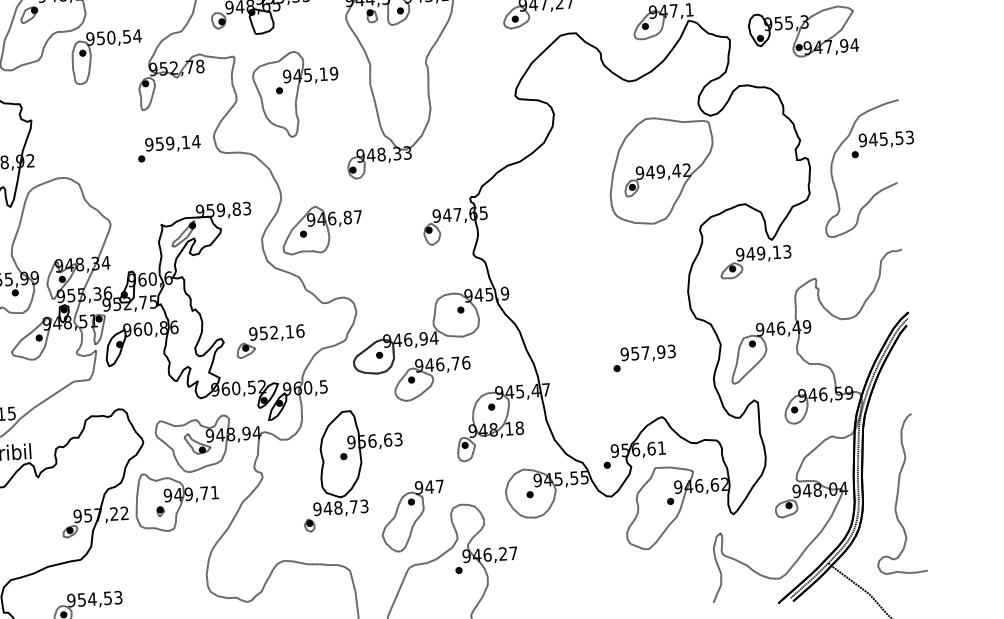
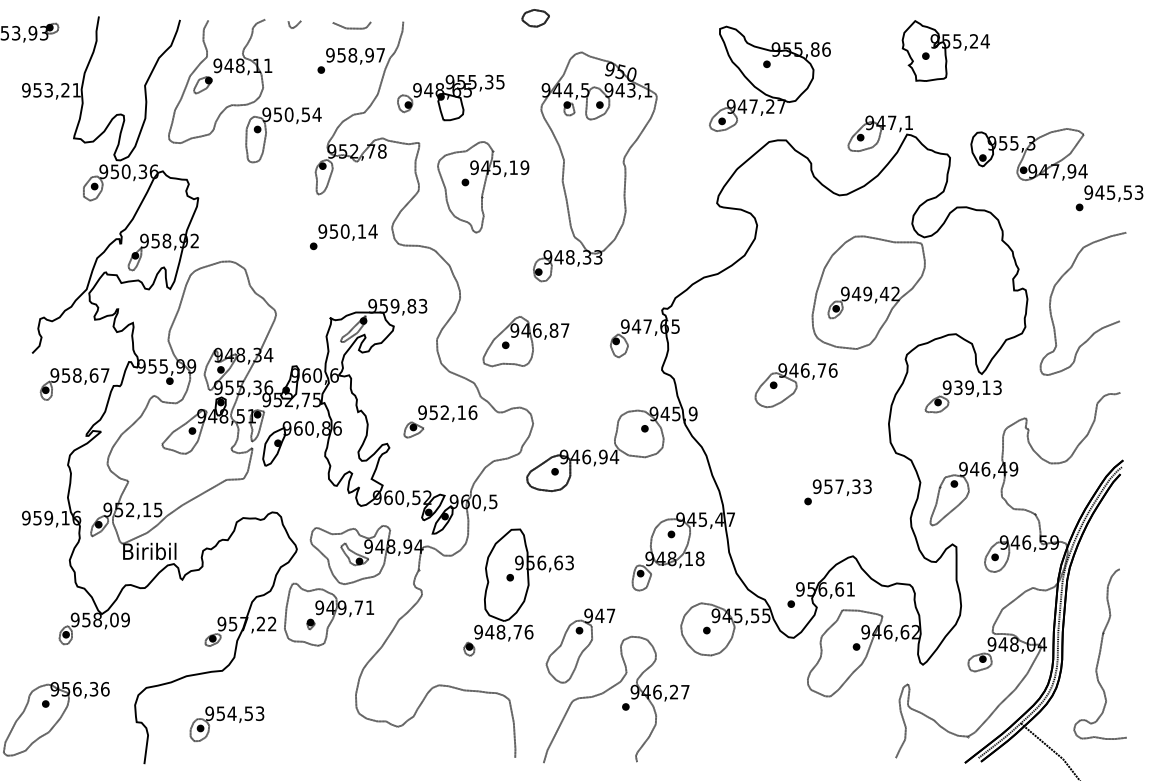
text: (169, 143) -> (344, 231), 959,14 -> 950,14
text: (882, 144) -> (1109, 198), moved
part: (321, 229) -> (525, 341), moved
text: (749, 253) -> (957, 387), 949,13 -> 939,13
part: (270, 341) -> (440, 421), moved
text: (661, 351) -> (856, 486), 957,93 -> 957,33
part: (431, 379) -> (795, 385), moved
text: (363, 505) -> (528, 631), 948,73 -> 948,76

